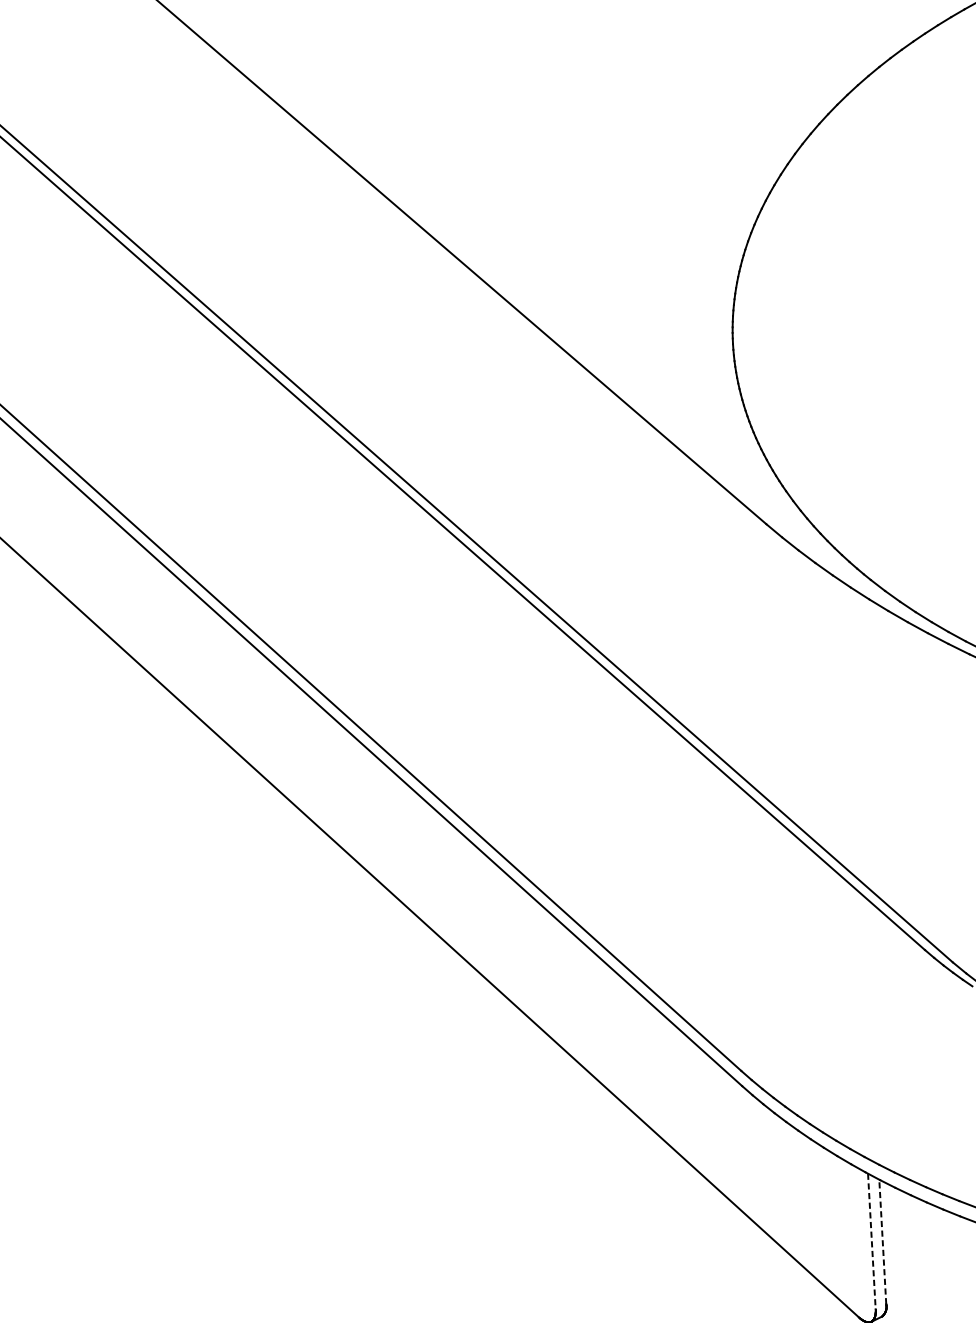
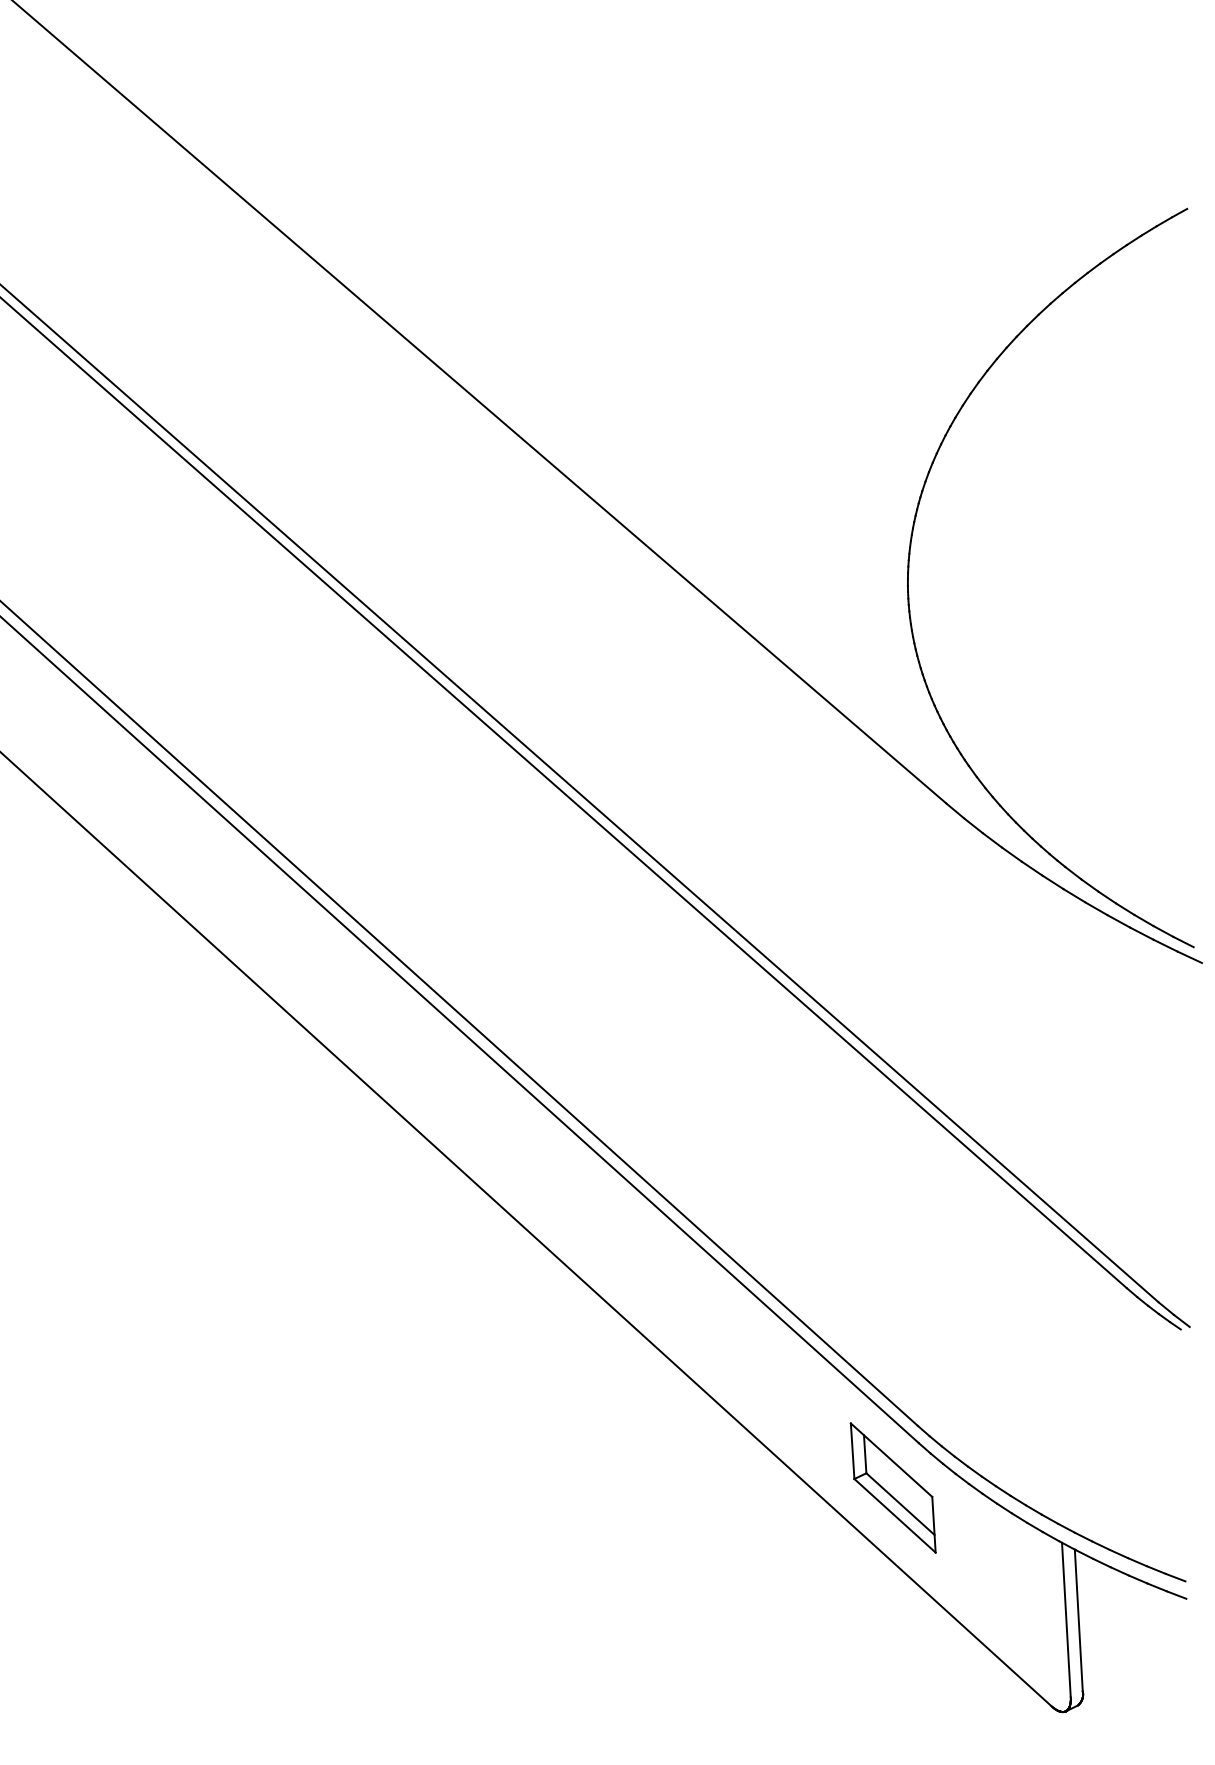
part: (719, 1125) -> (892, 1487), added
line: (871, 1241) -> (1066, 1620), dashed -> solid
line: (882, 1241) -> (1078, 1620), dashed -> solid

